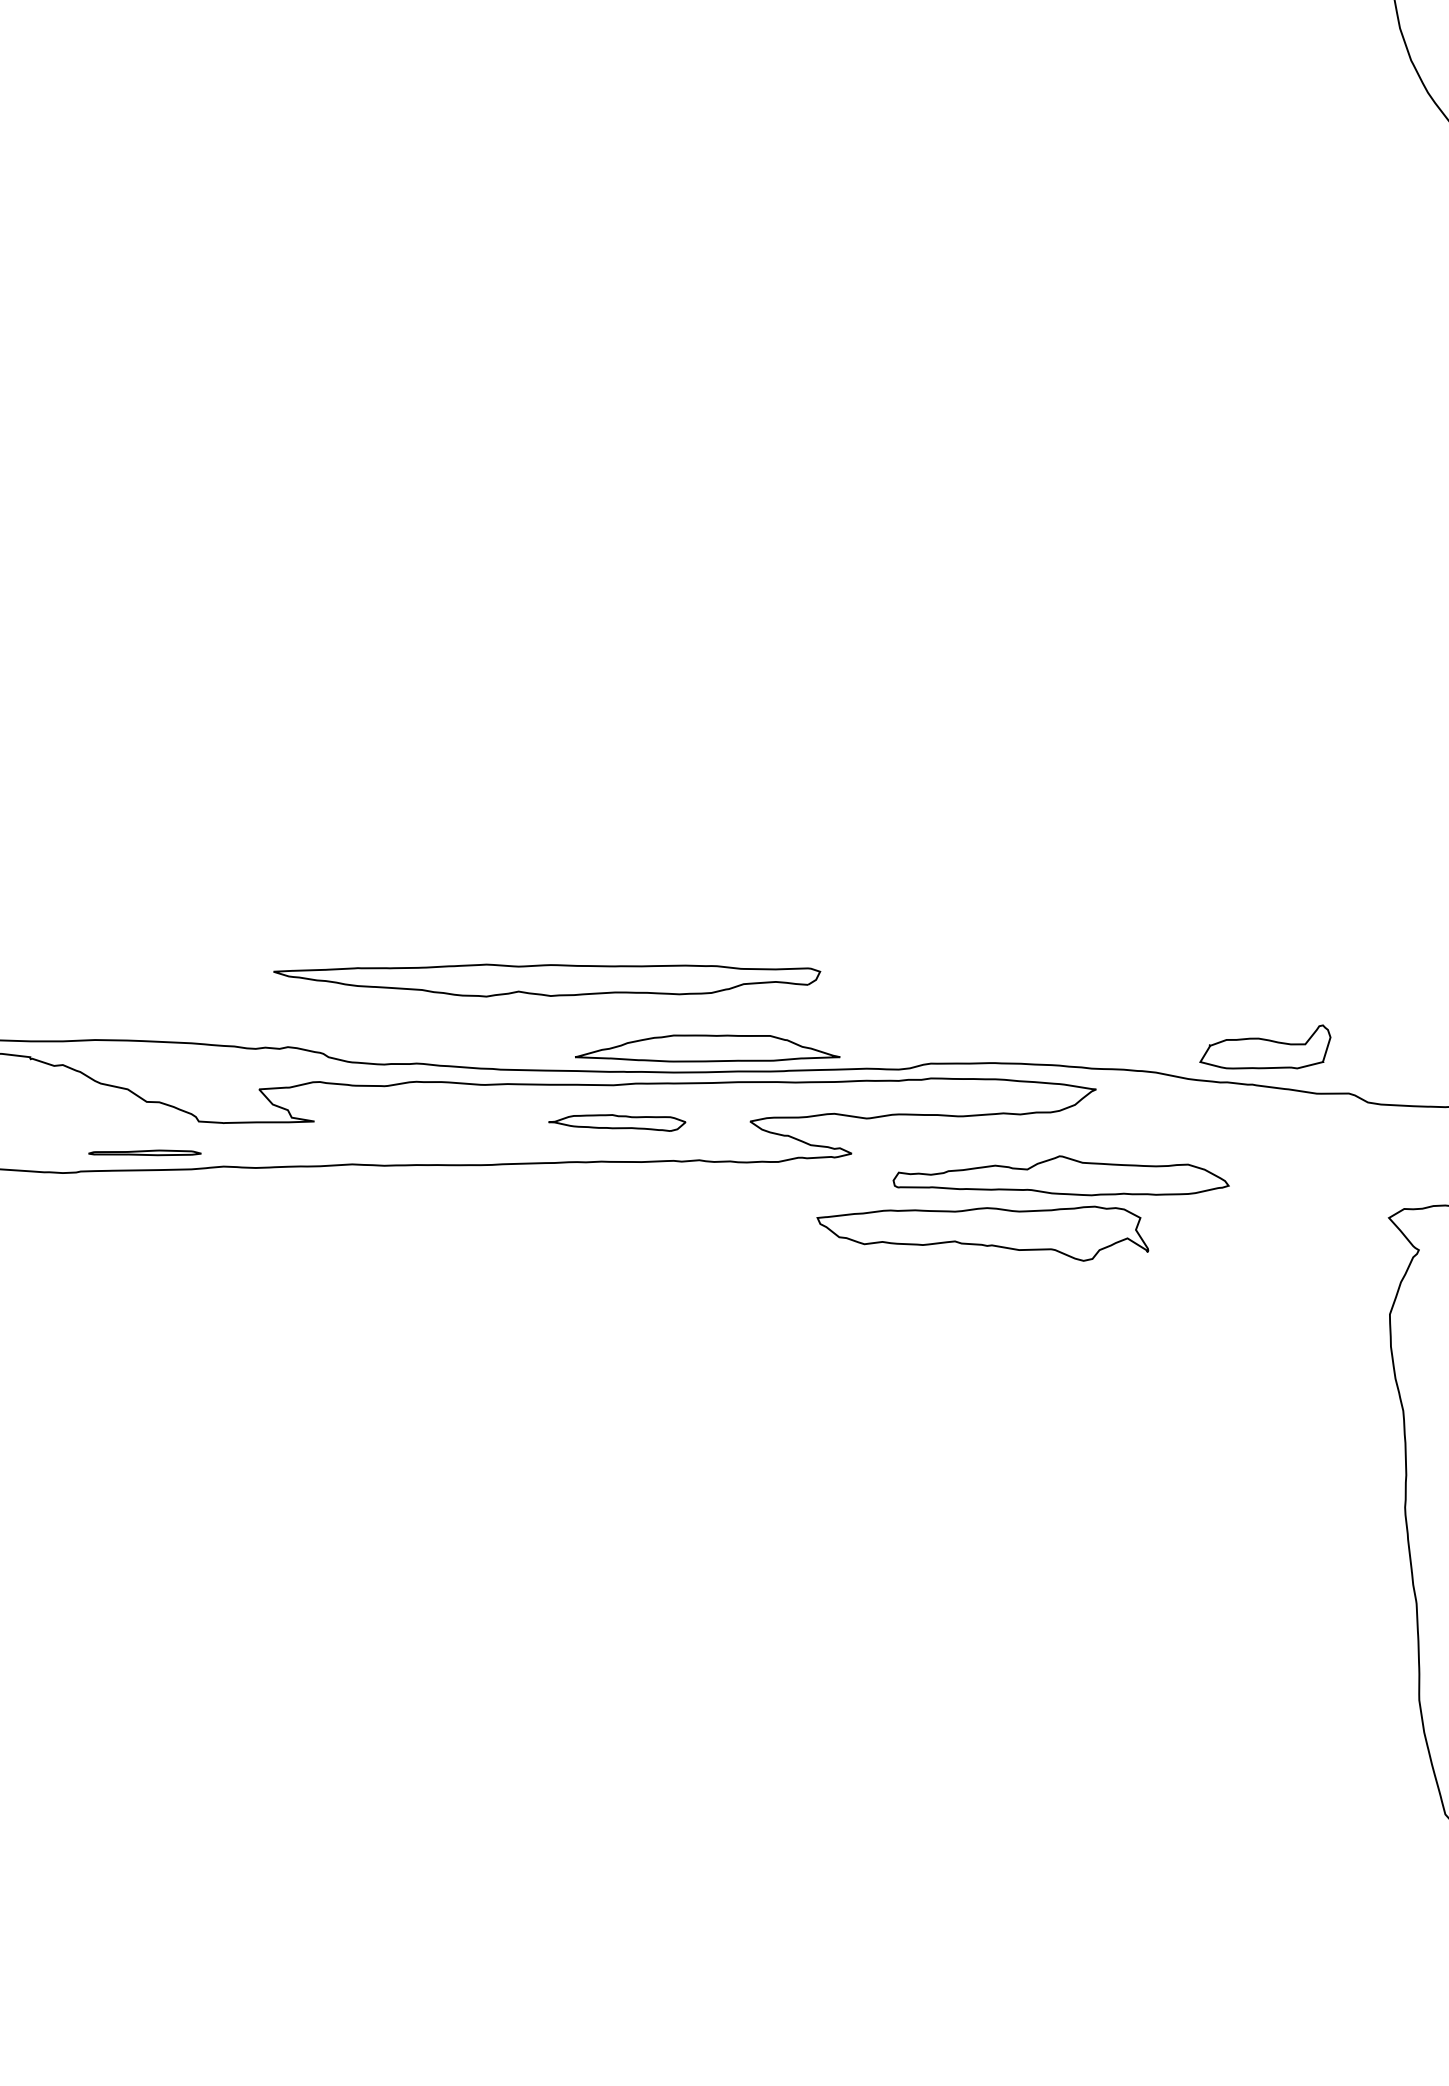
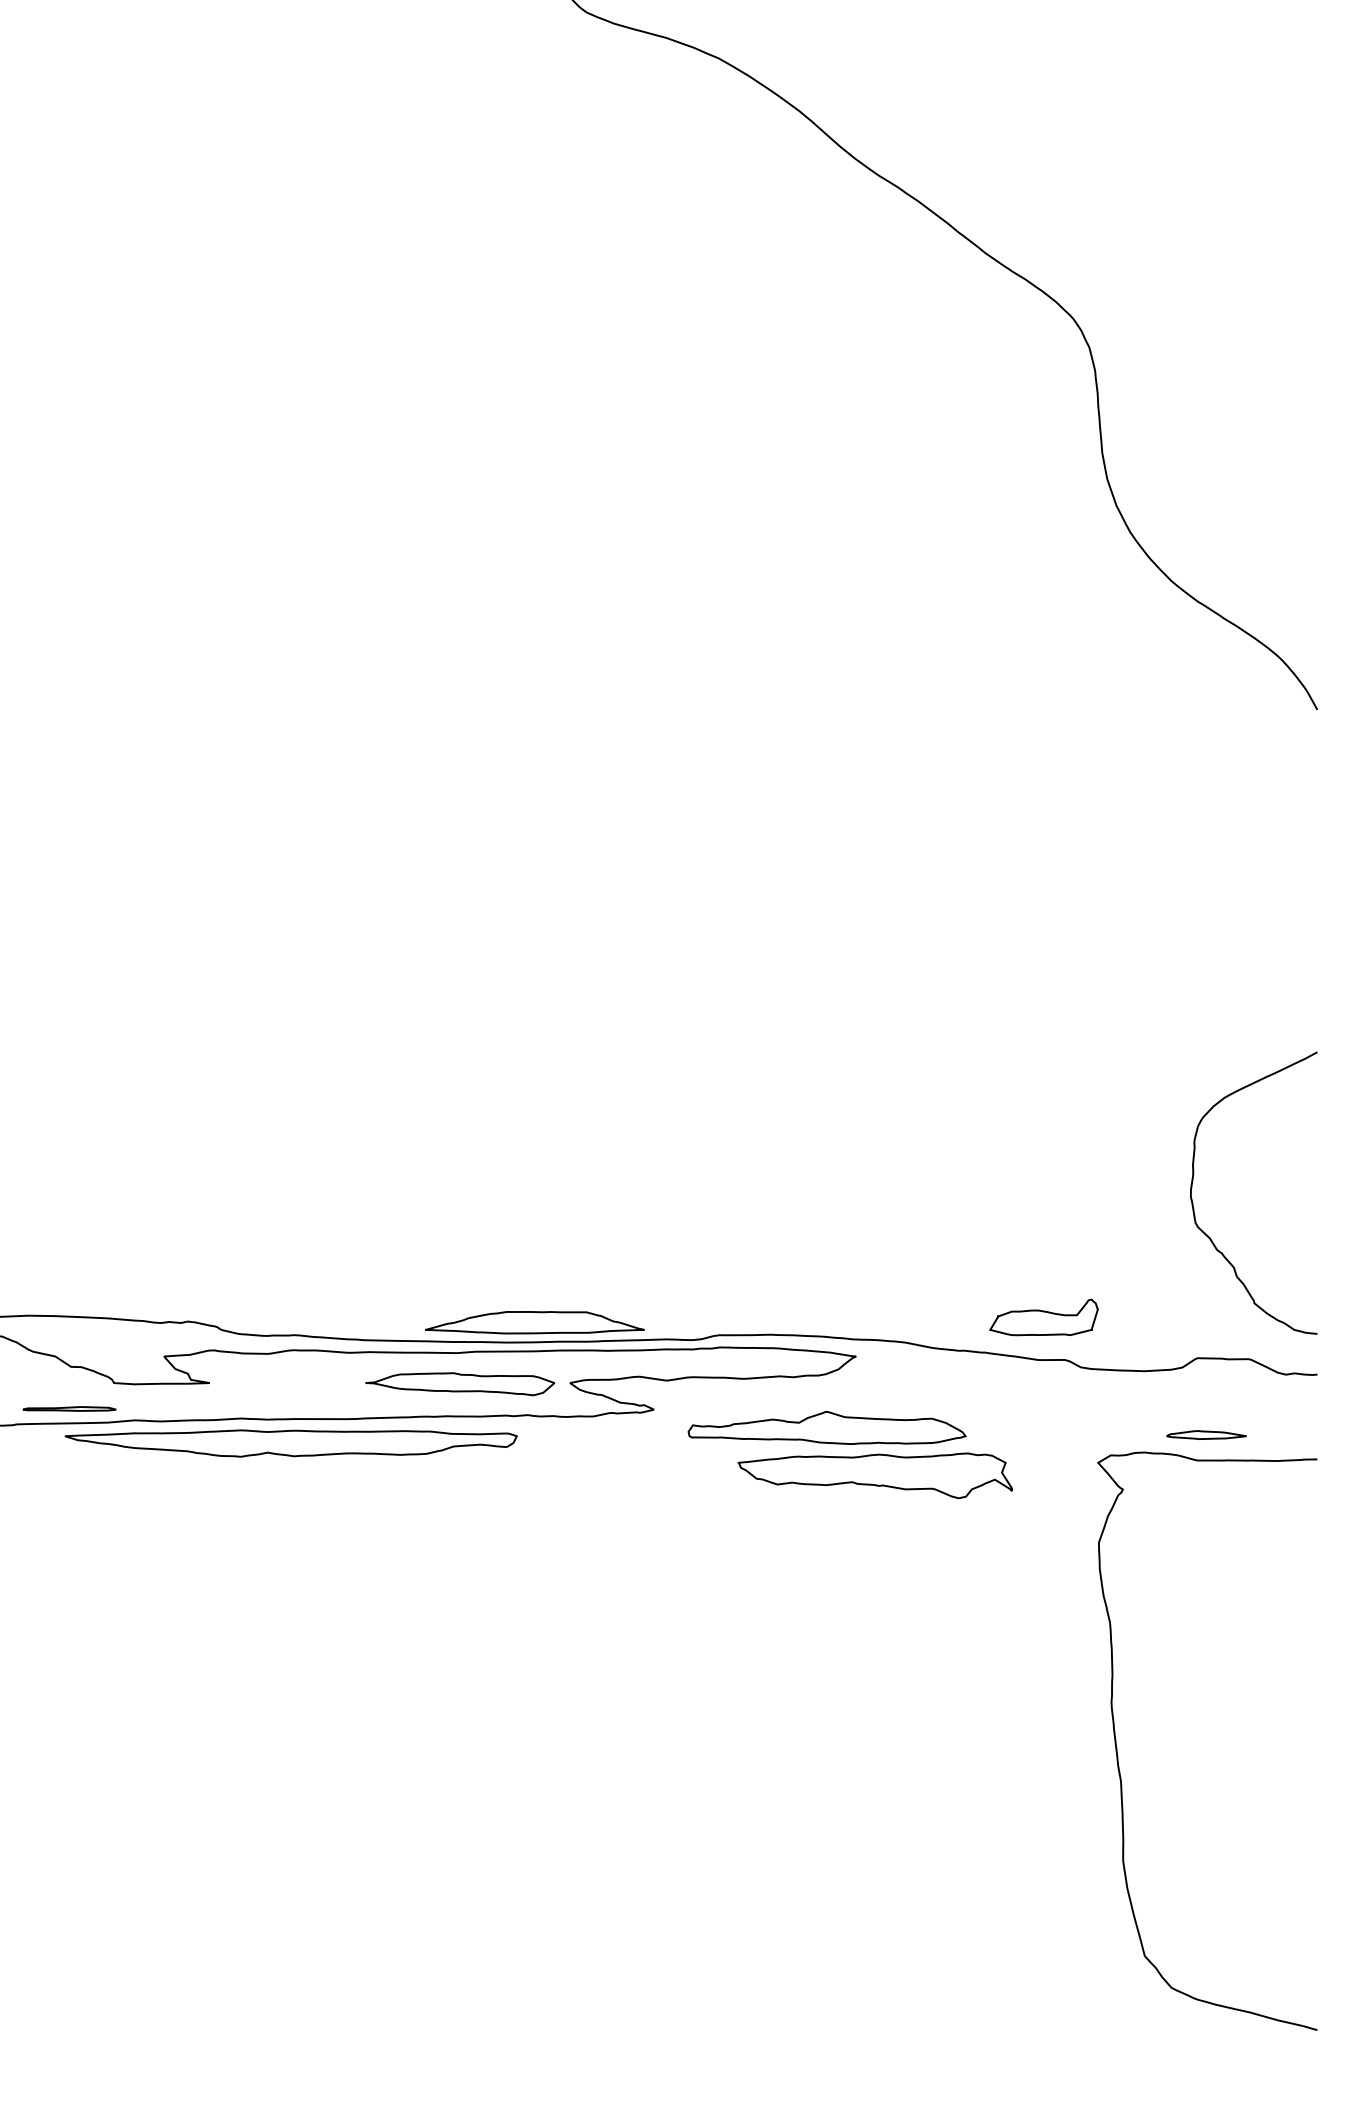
part: (546, 980) -> (290, 1443), moved
part: (1264, 1047) -> (1043, 1317), moved
part: (616, 1123) -> (459, 1384), size x1.67
part: (981, 1233) -> (874, 1475), moved

